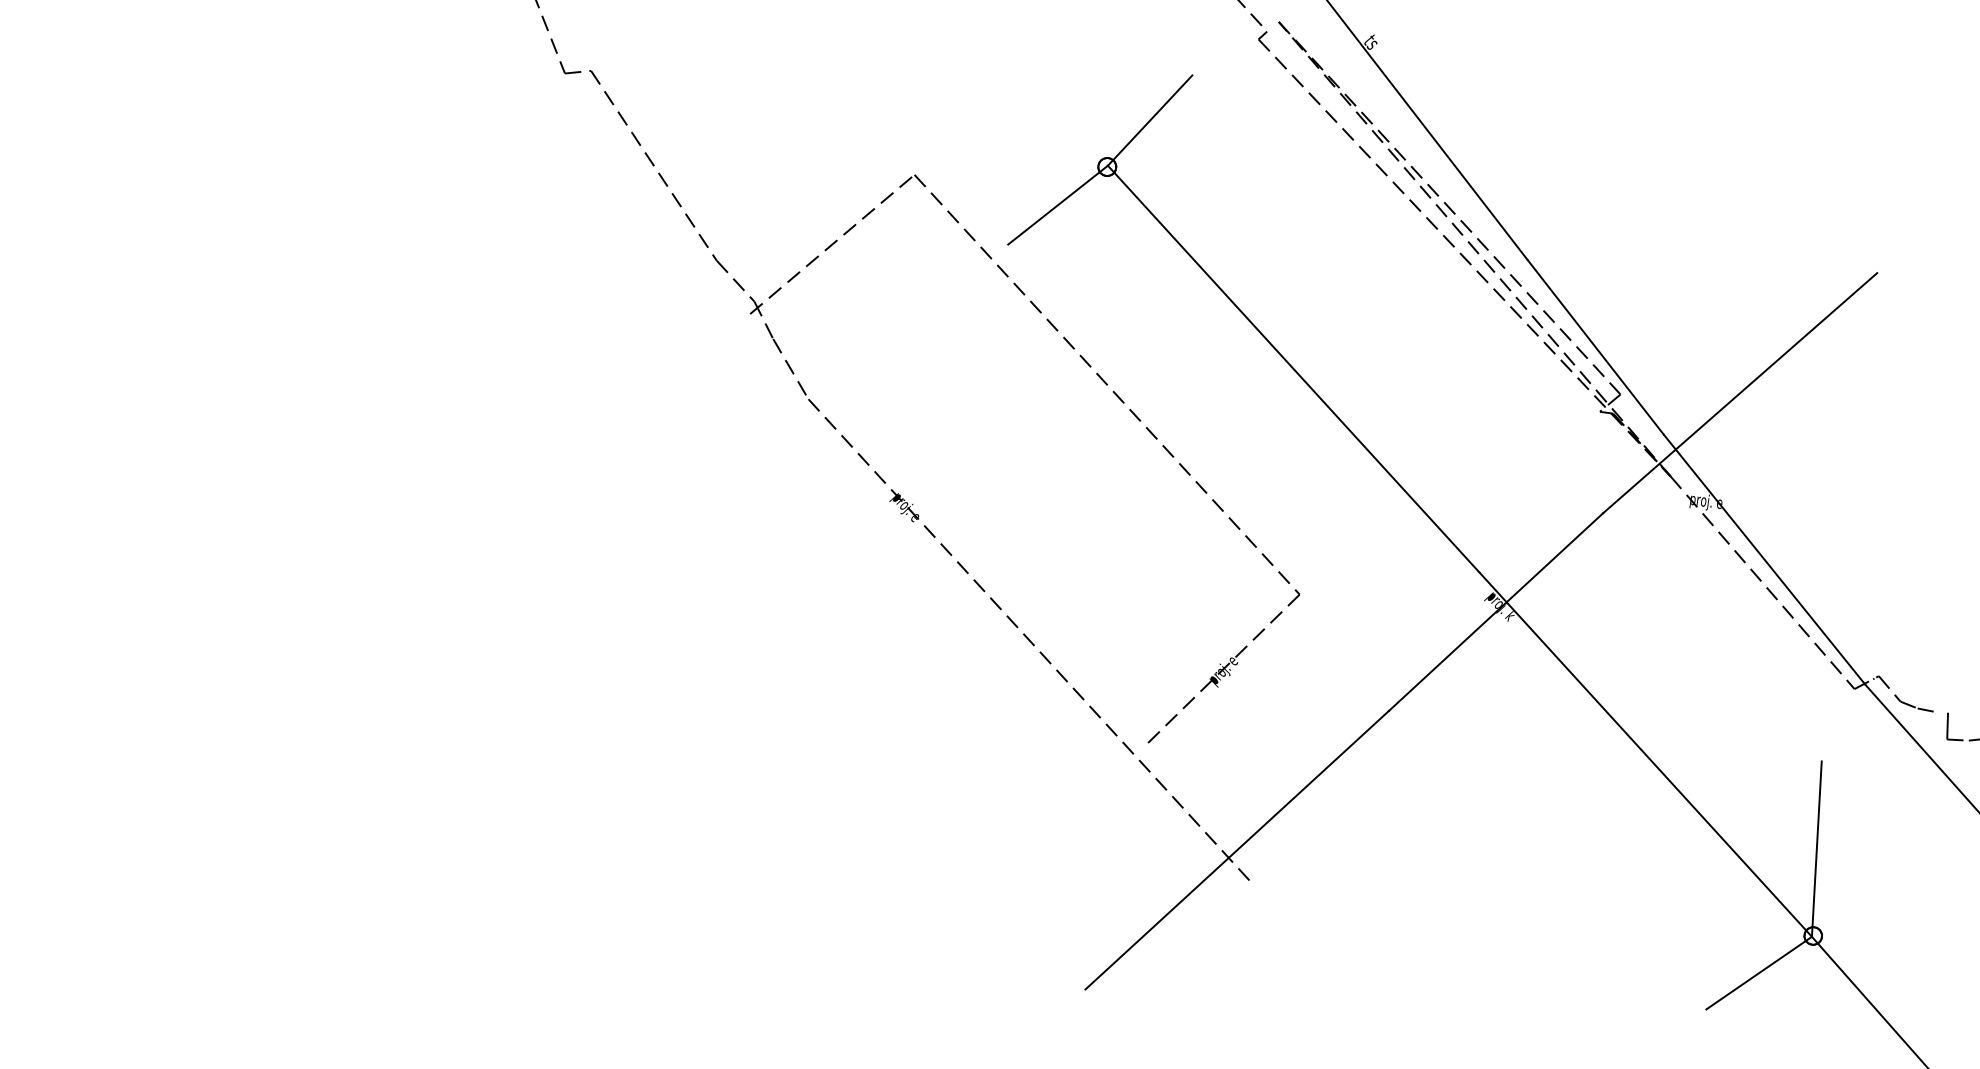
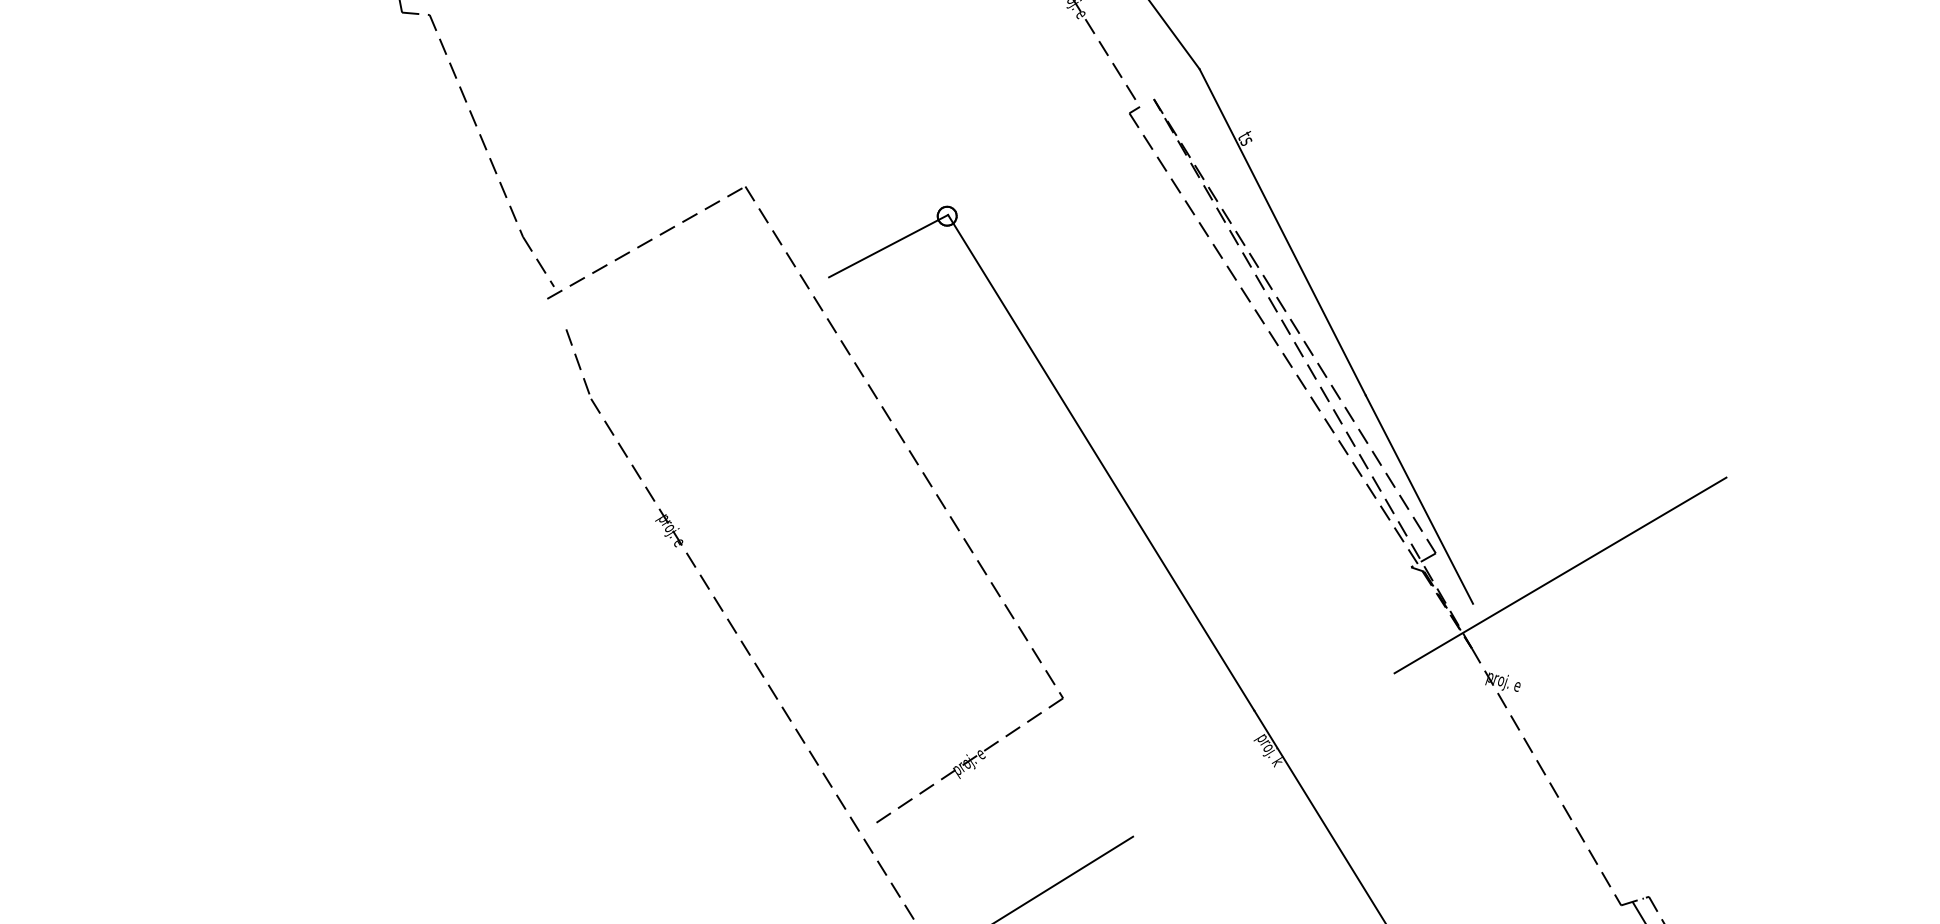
line: (1149, 120) -> (1000, 176), removed
line: (763, 320) -> (559, 308), removed
line: (1764, 559) -> (1553, 753), removed
line: (1495, 611) -> (1263, 754), removed

